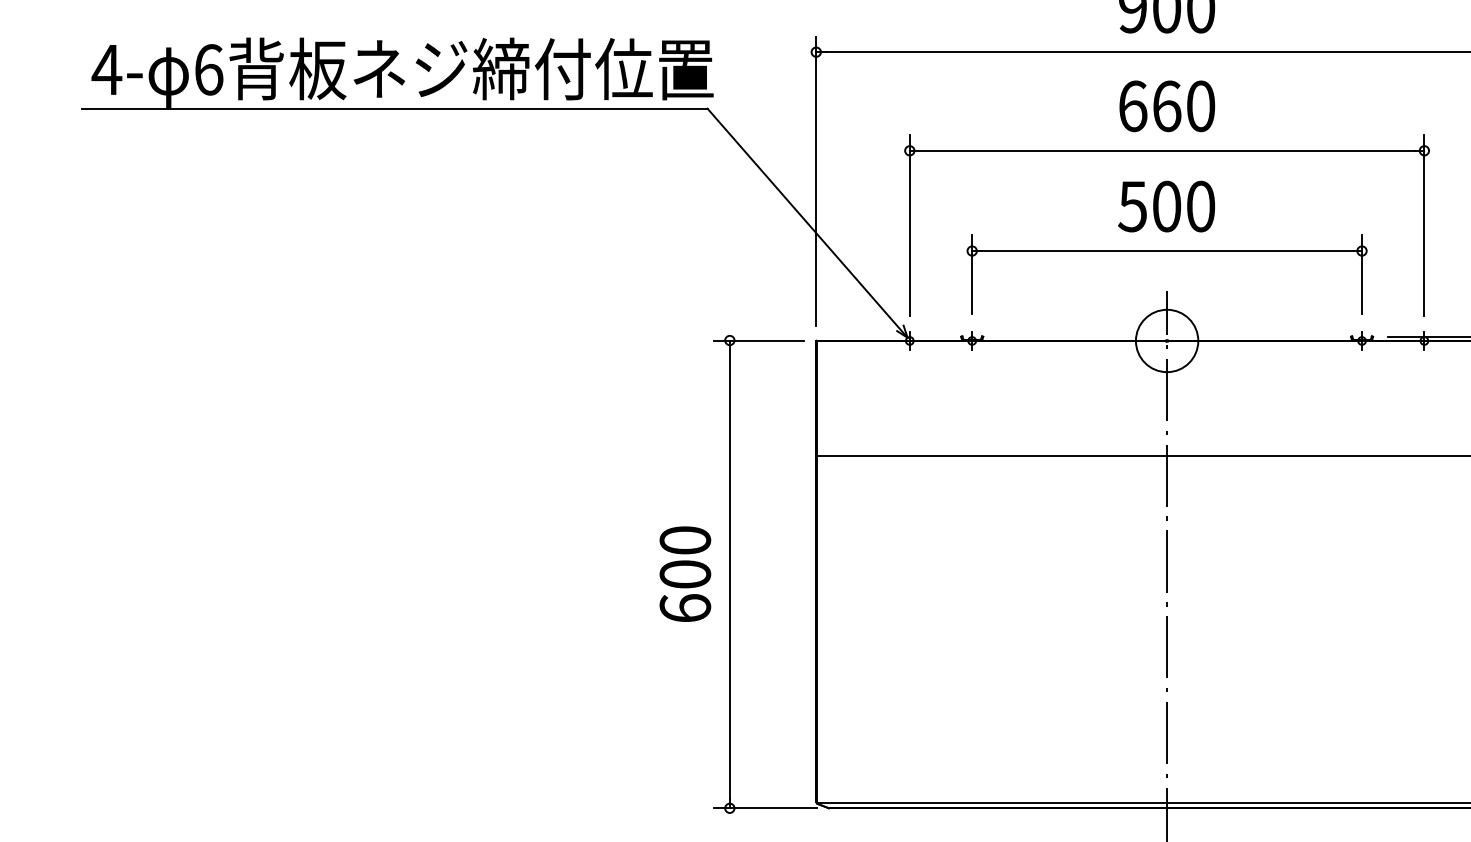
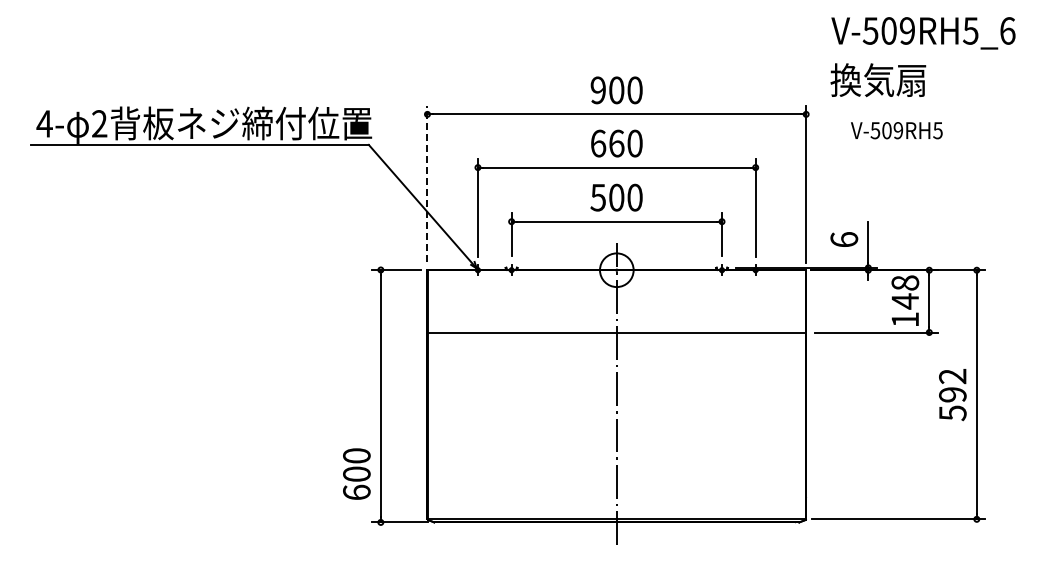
text: (208, 69) -> (99, 123), 6 -> 2
line: (816, 180) -> (427, 183), solid -> dashed
text: (684, 573) -> (356, 473), moved

